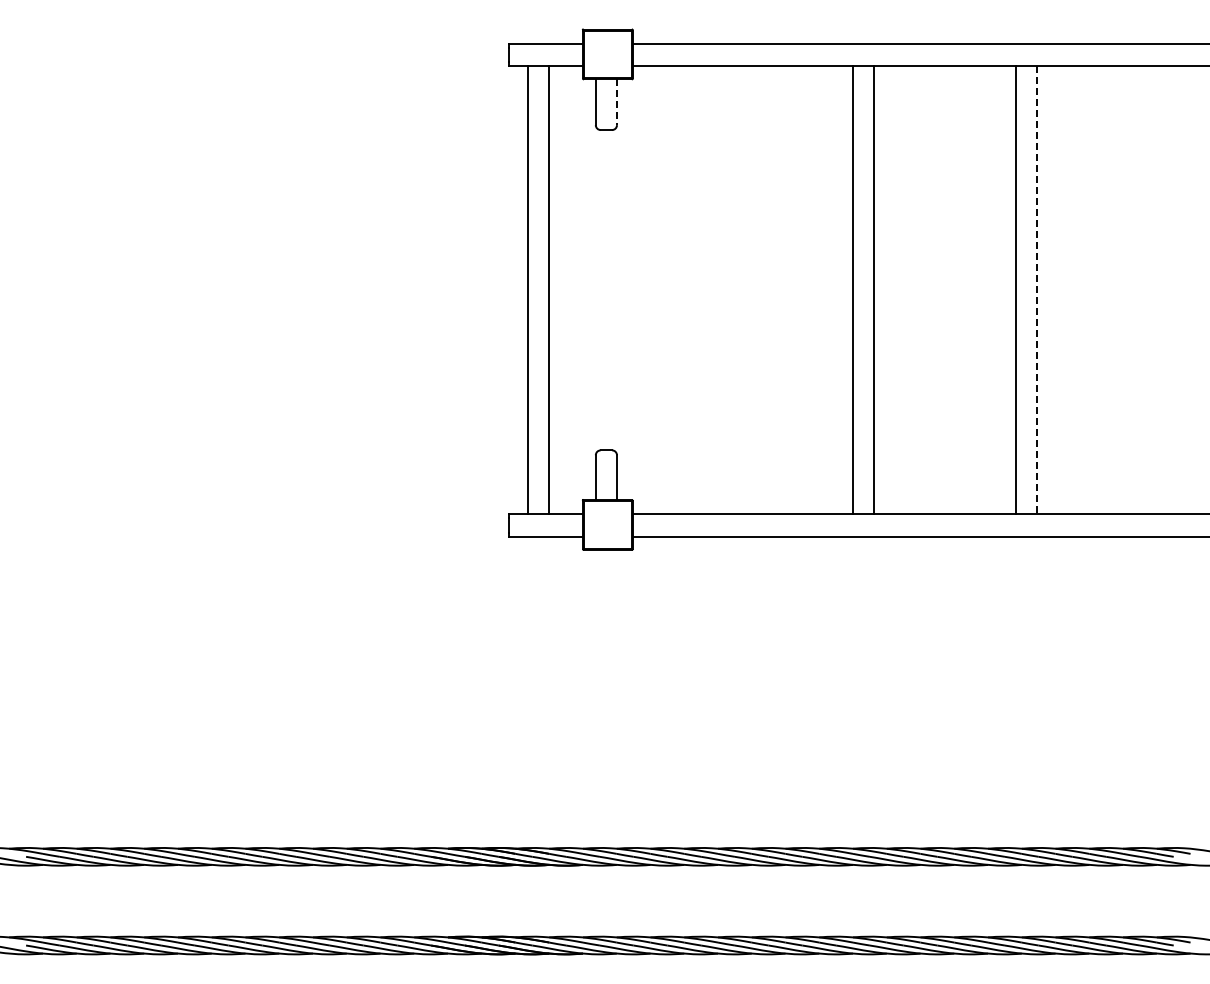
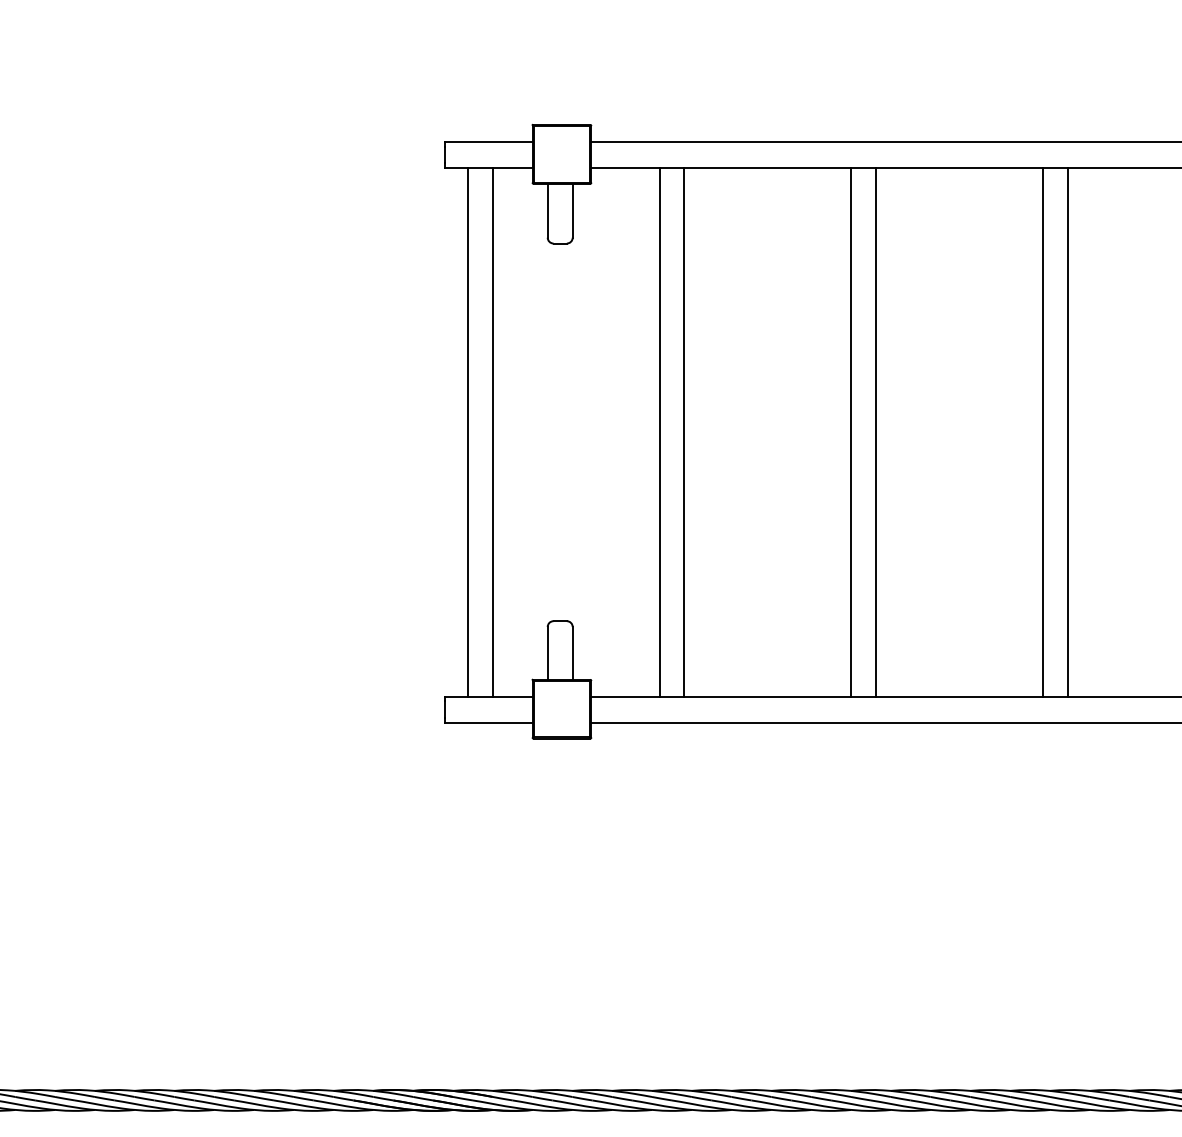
line: (617, 102) -> (573, 211), dashed -> solid
line: (690, 290) -> (659, 432), added
line: (711, 290) -> (684, 432), added
line: (1036, 290) -> (1067, 432), dashed -> solid

